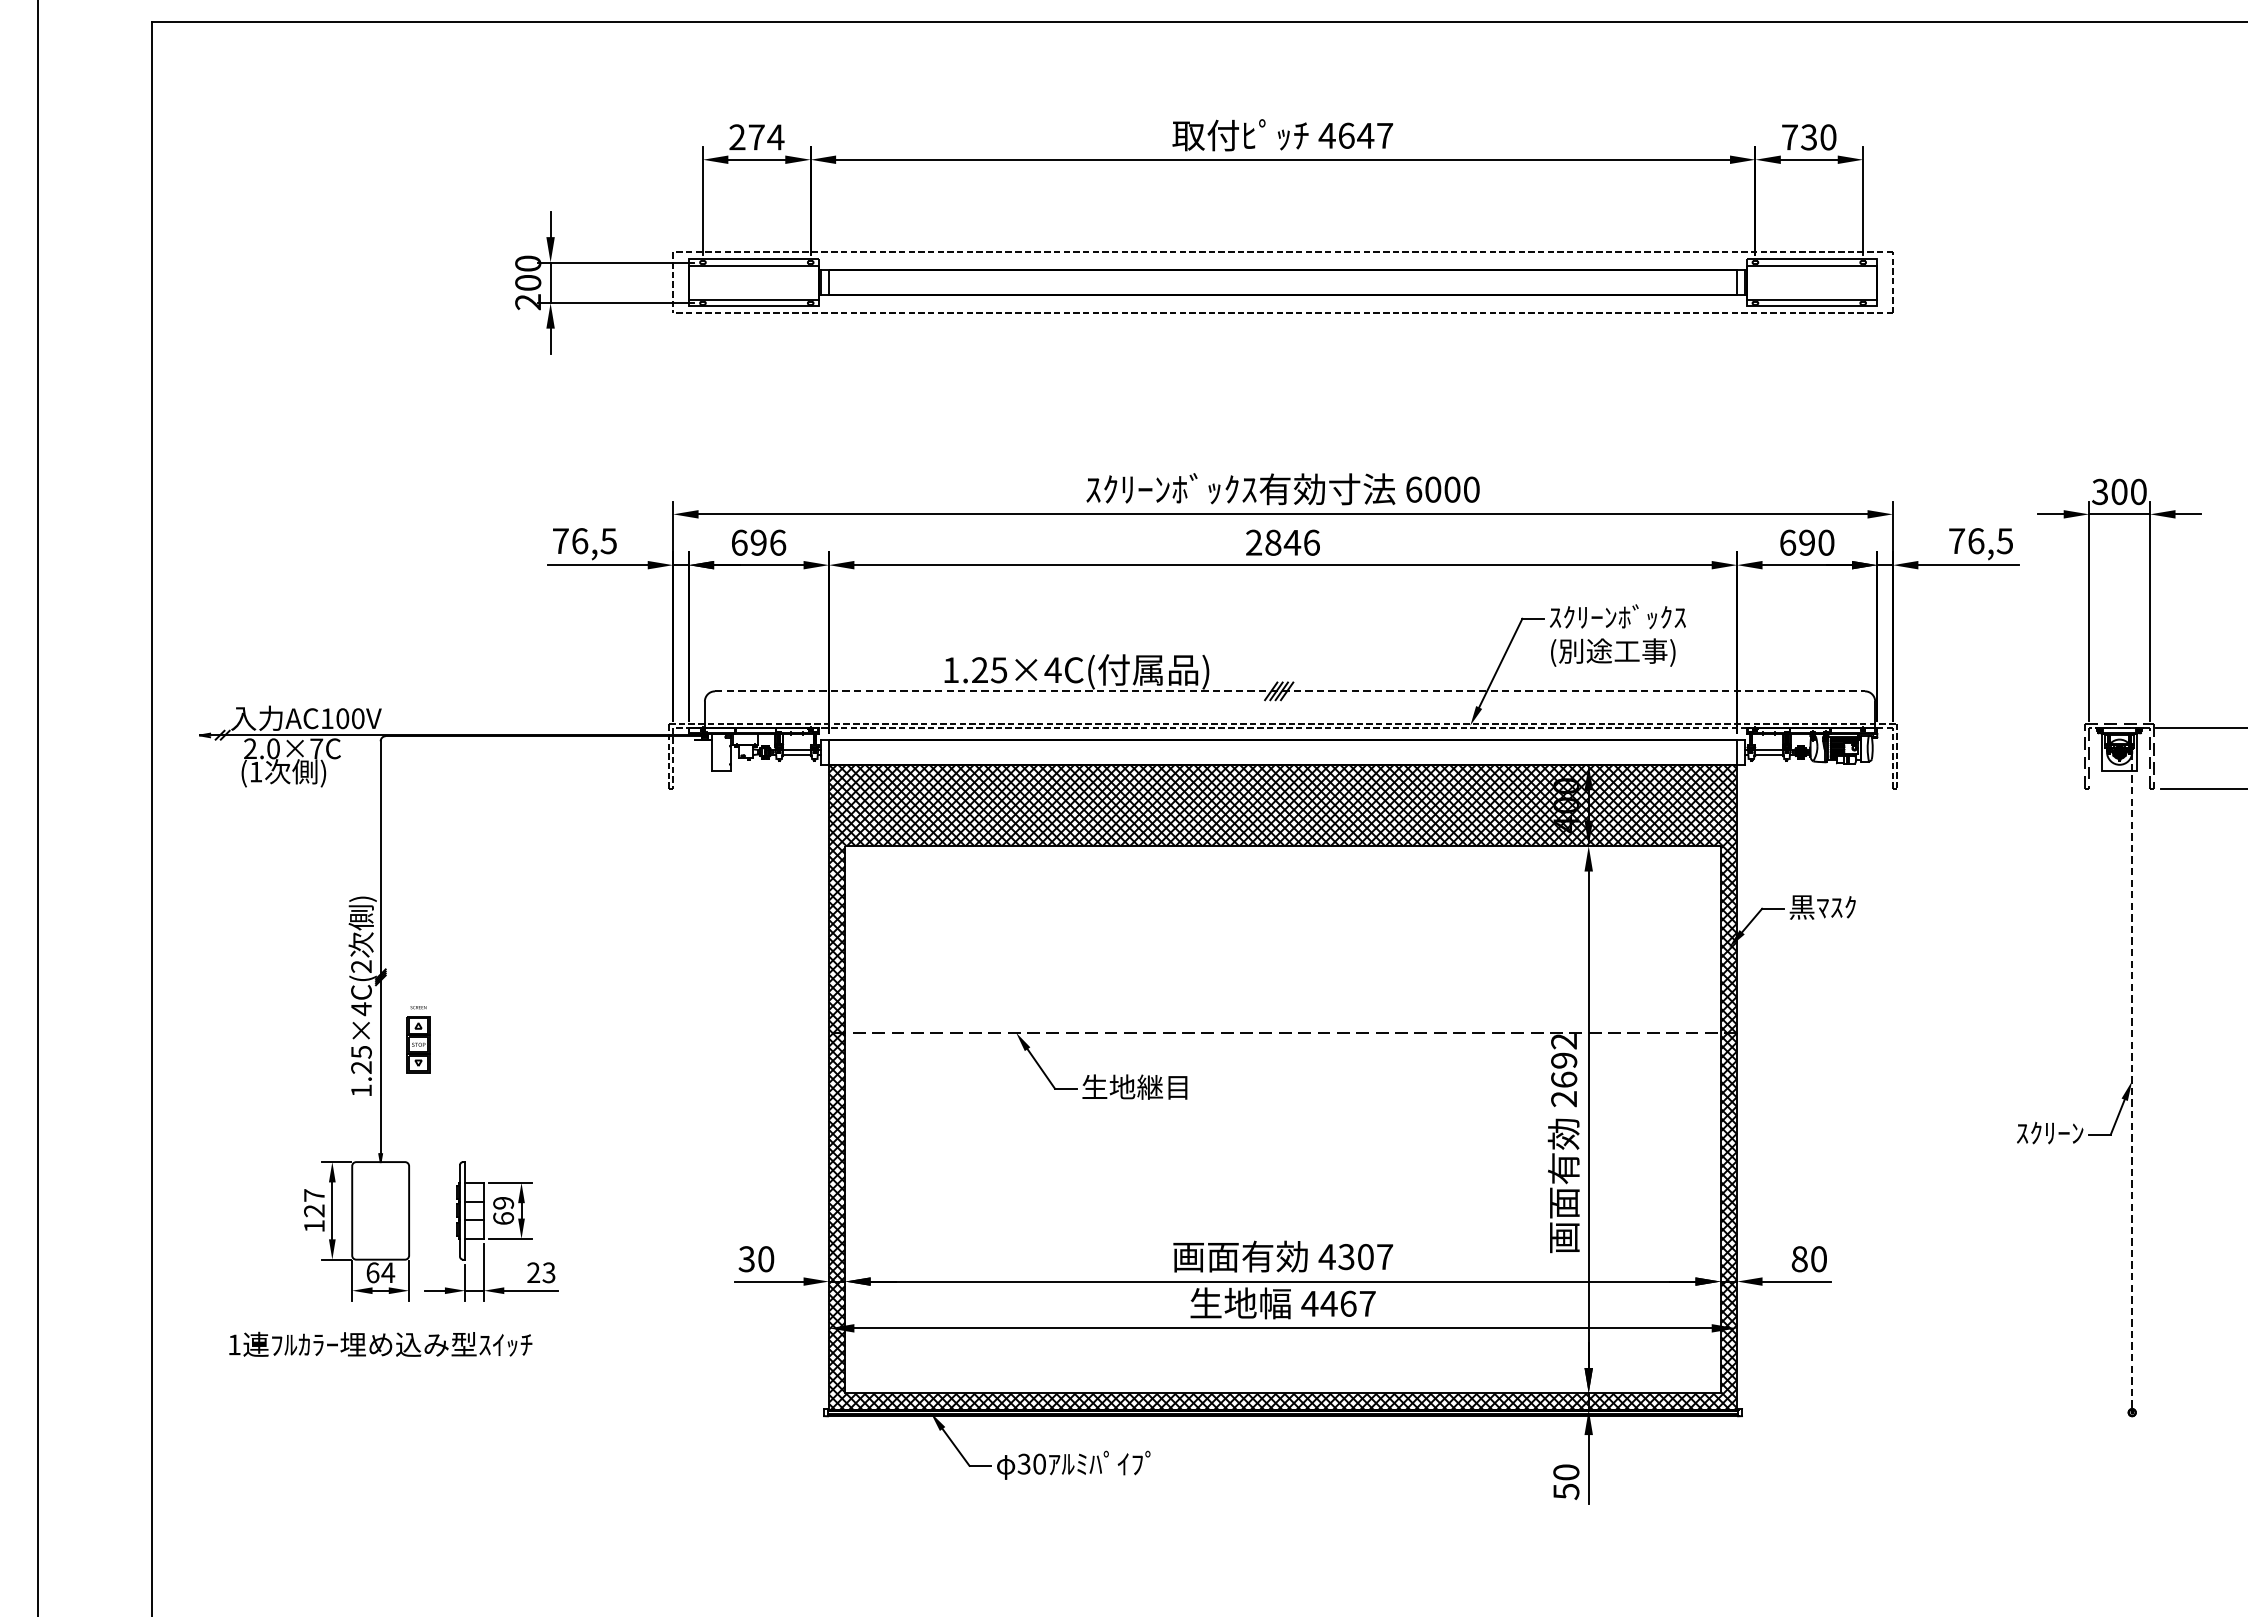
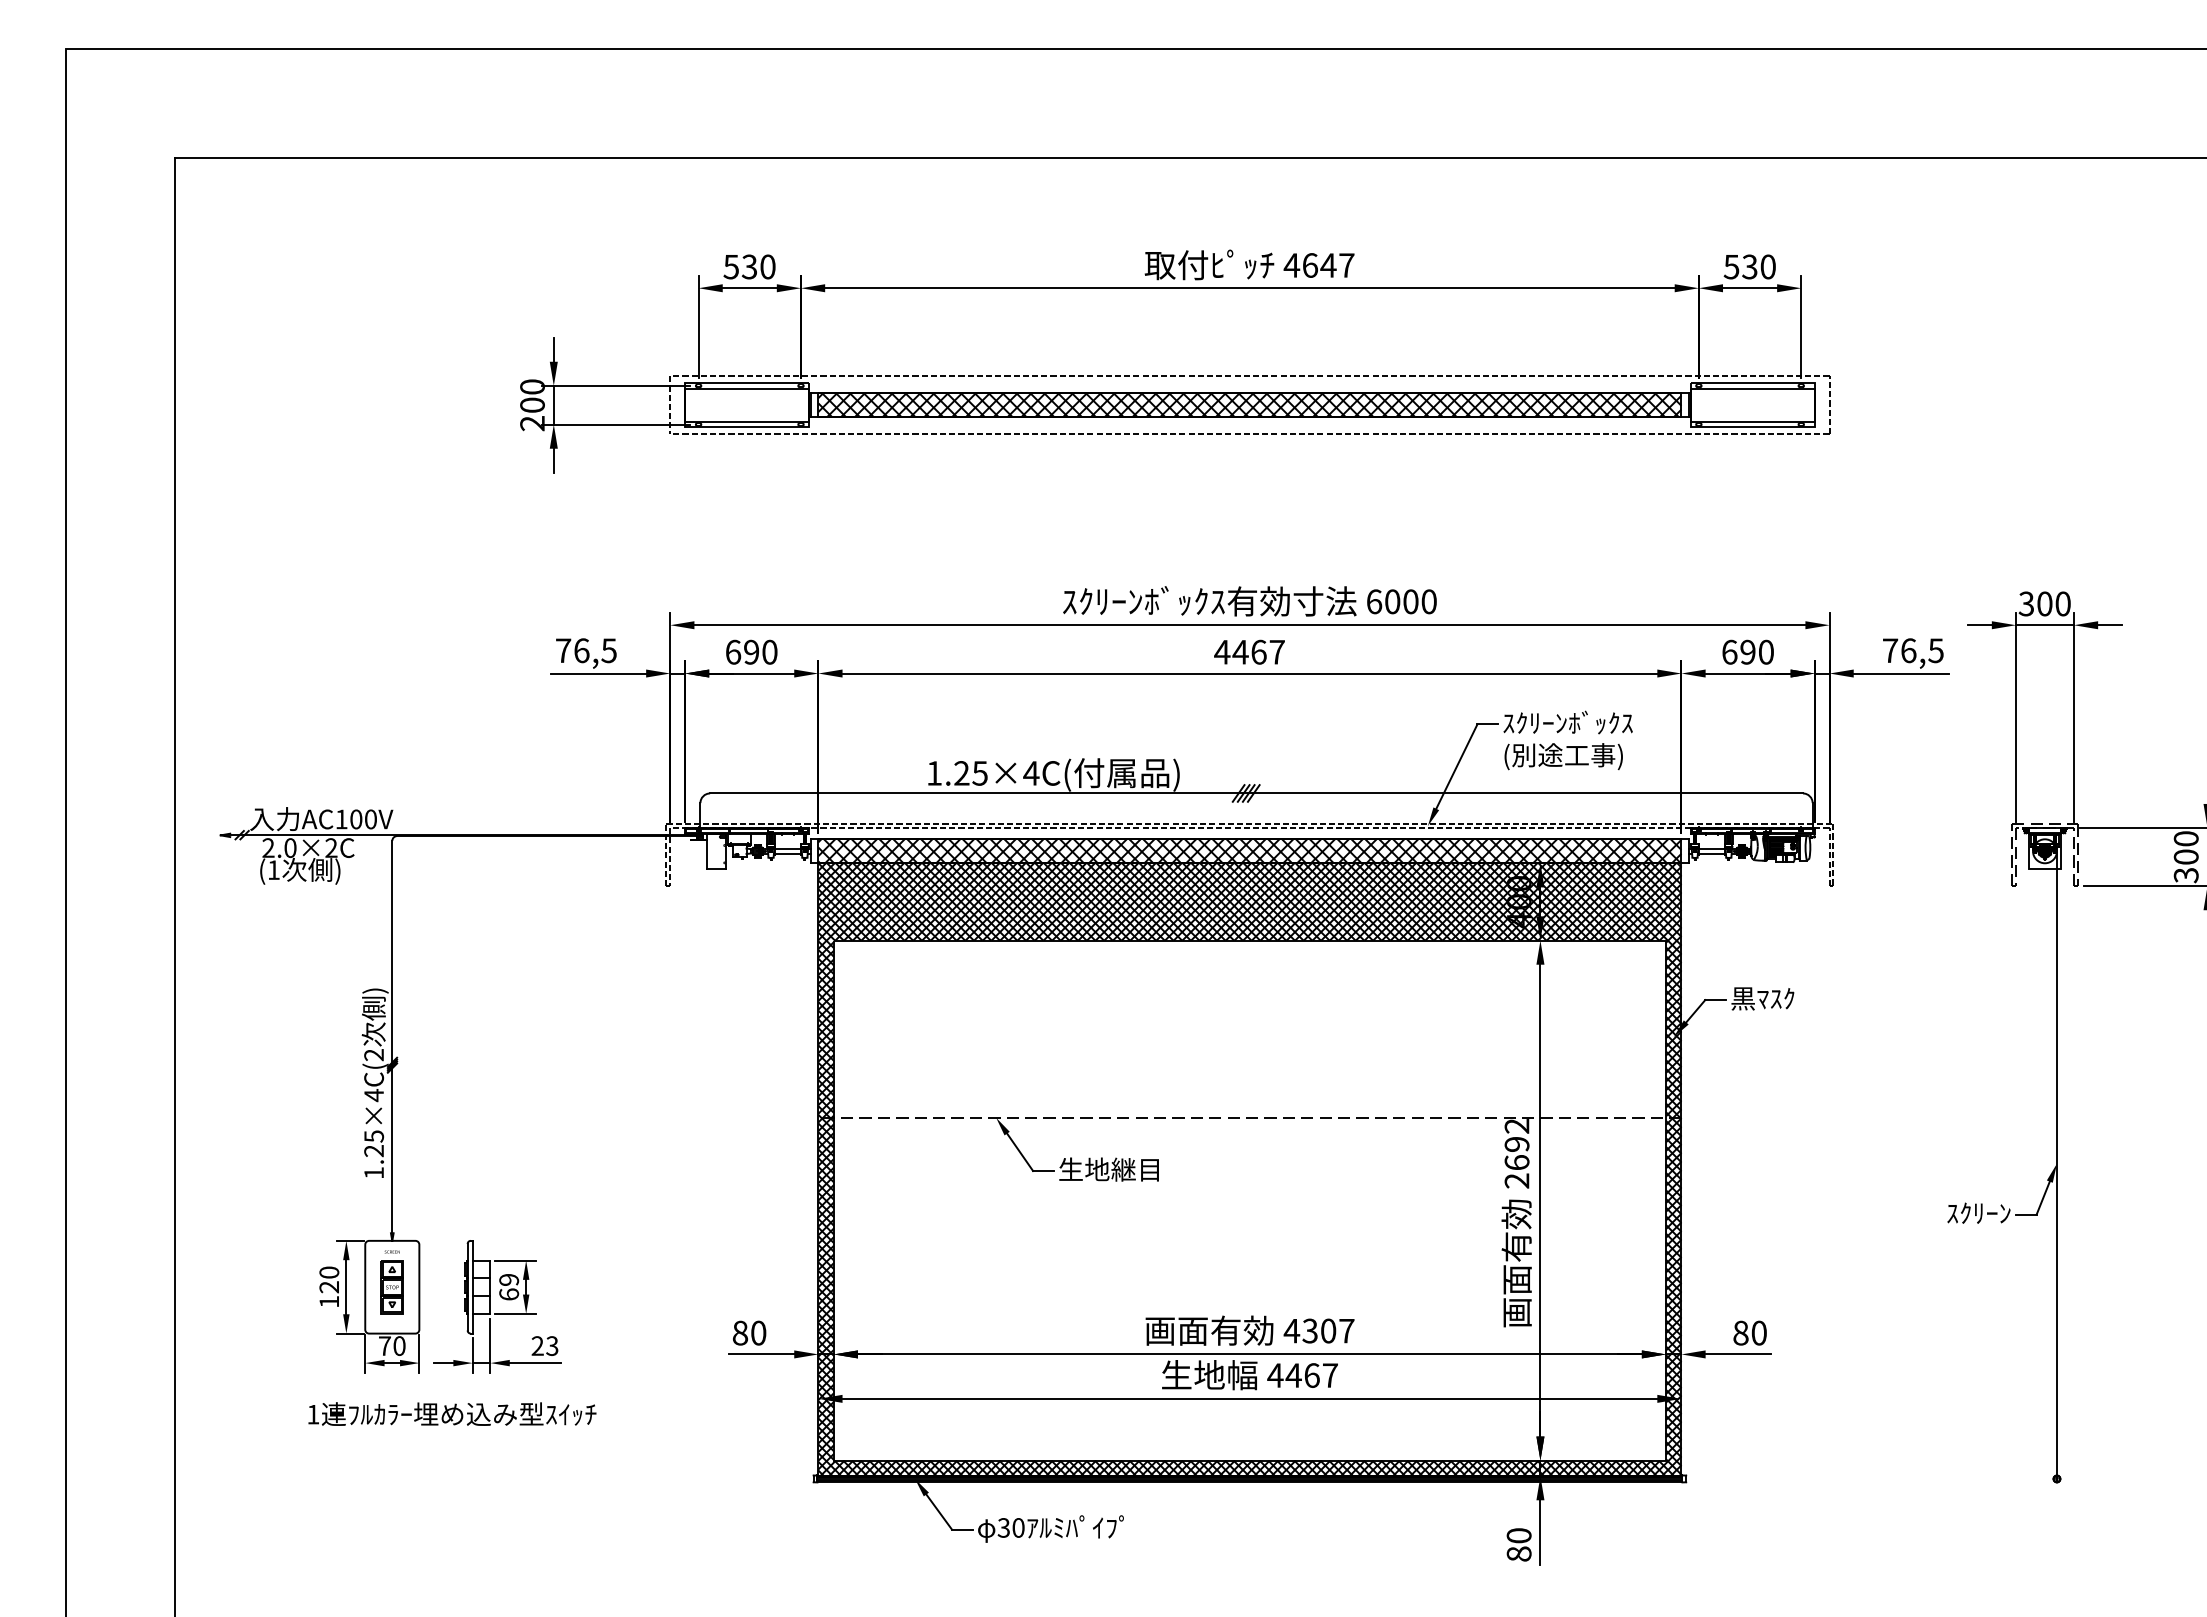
text: (756, 136) -> (749, 266), 274 -> 530
text: (1789, 137) -> (1731, 267), 730 -> 530
hatch: (1282, 283) -> (1249, 405), added
text: (777, 541) -> (769, 651), 696 -> 690
text: (1282, 541) -> (1249, 651), 2846 -> 4467
line: (1291, 691) -> (1257, 793), dashed -> solid
text: (316, 748) -> (331, 847), 2.0×7C -> 2.0×2C
hatch: (1282, 752) -> (1249, 851), added
part: (417, 1039) -> (391, 1282), moved
line: (2131, 1080) -> (2056, 1163), dashed -> solid
text: (314, 1195) -> (329, 1272), 127 -> 120
text: (747, 1258) -> (740, 1332), 30 -> 80
text: (380, 1272) -> (392, 1345), 64 -> 70
text: (380, 1343) -> (452, 1413), moved
text: (1565, 1492) -> (1518, 1554), 50 -> 80

